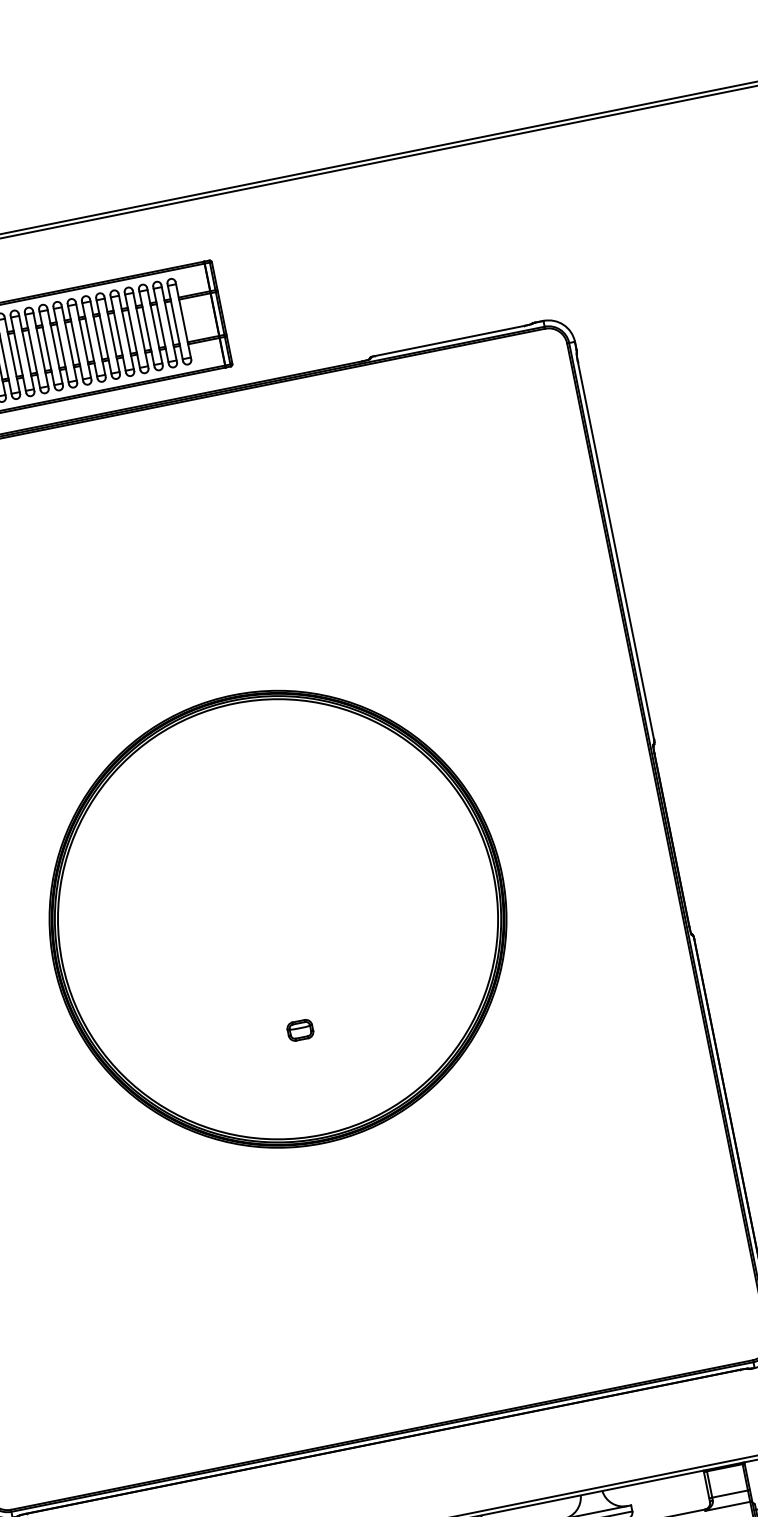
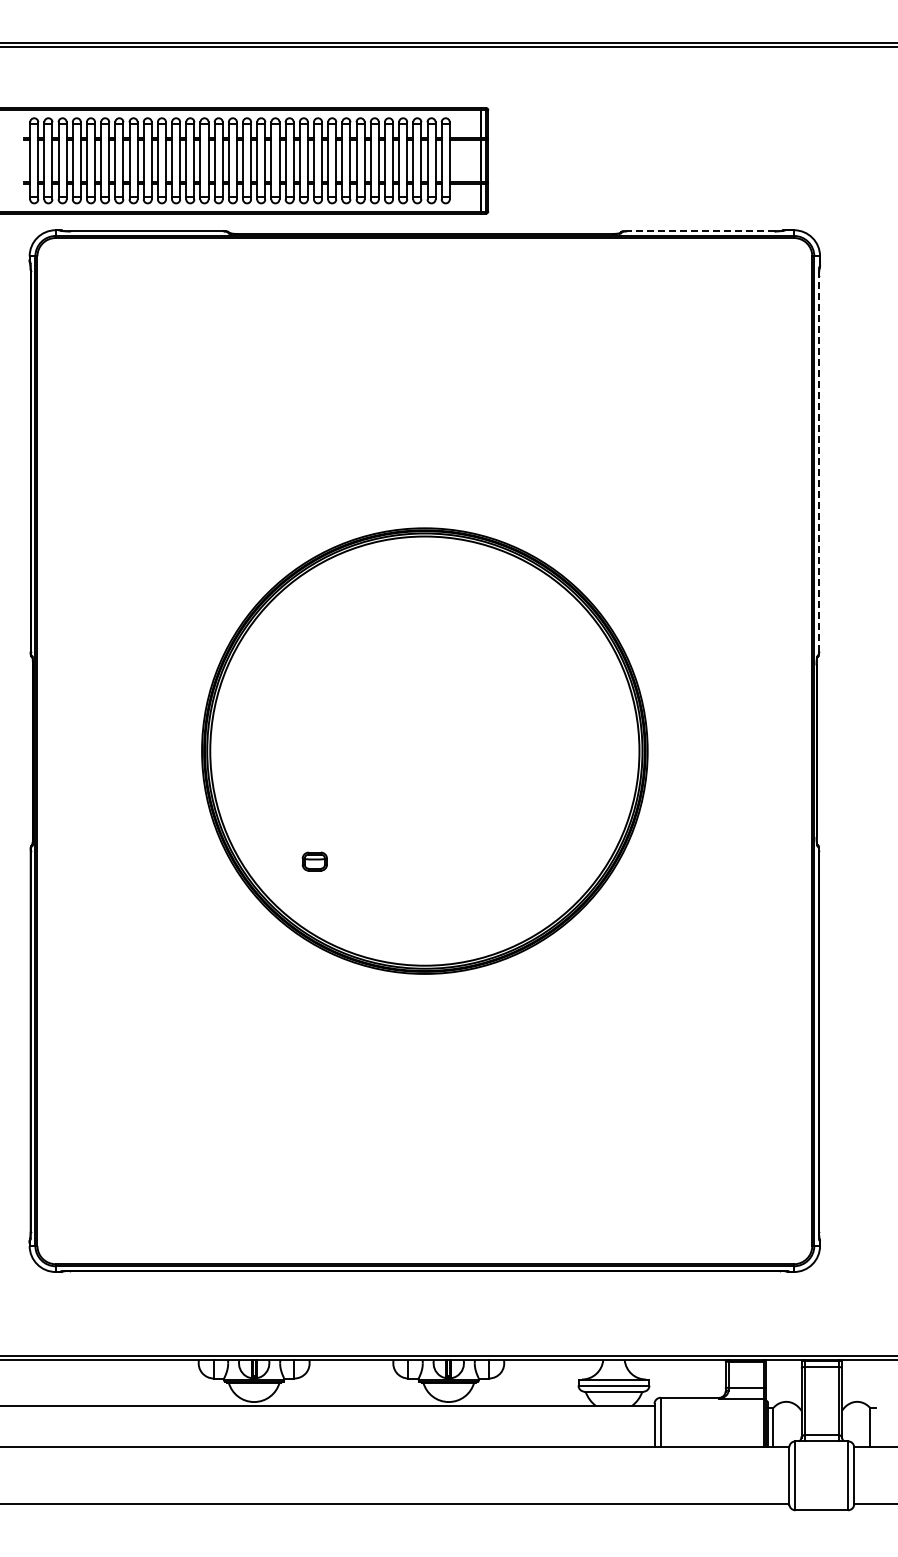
line: (448, 341) -> (699, 231), solid -> dashed
line: (616, 550) -> (819, 463), solid -> dashed
part: (300, 1030) -> (314, 861), moved

